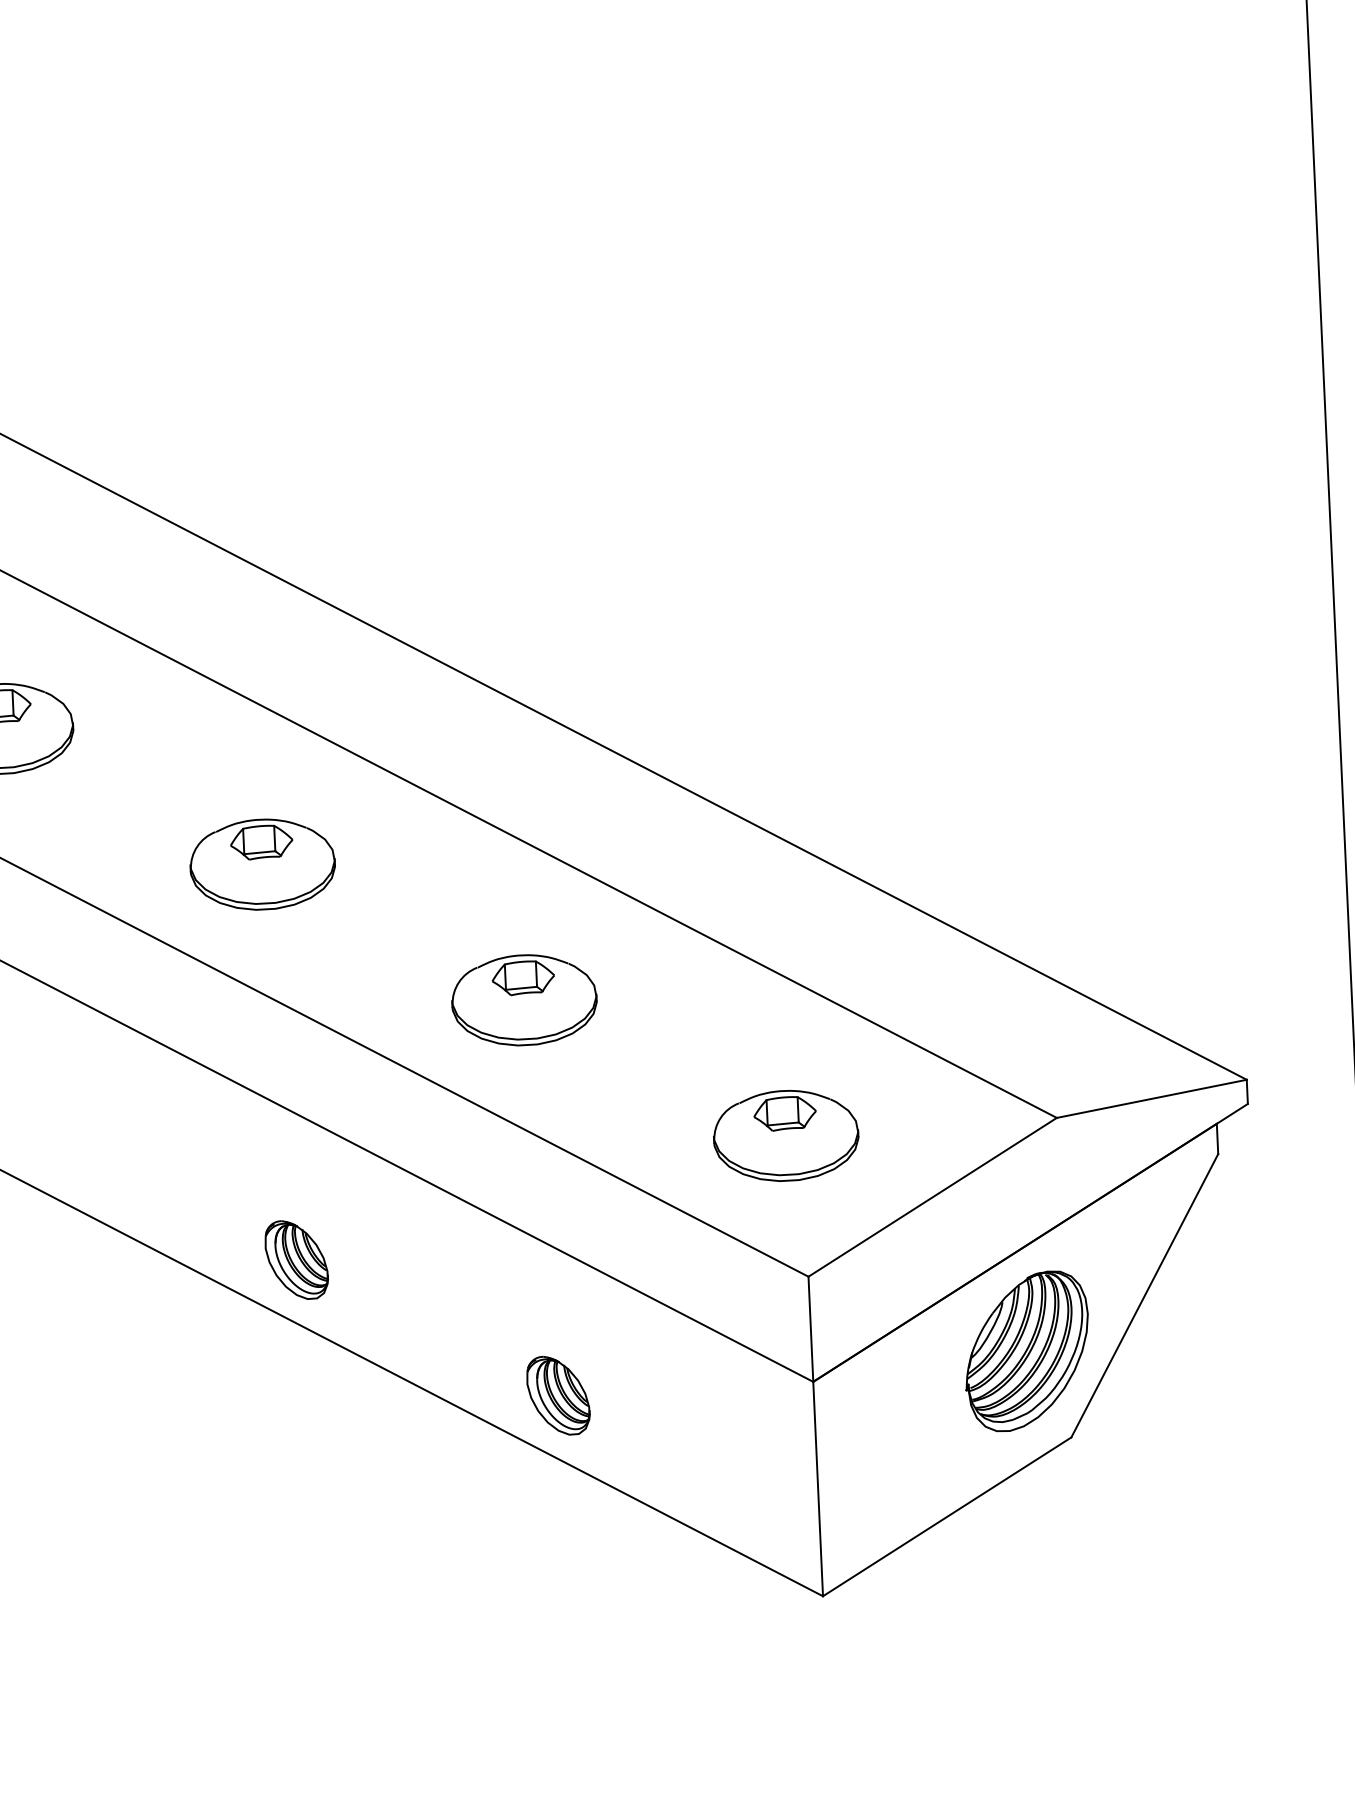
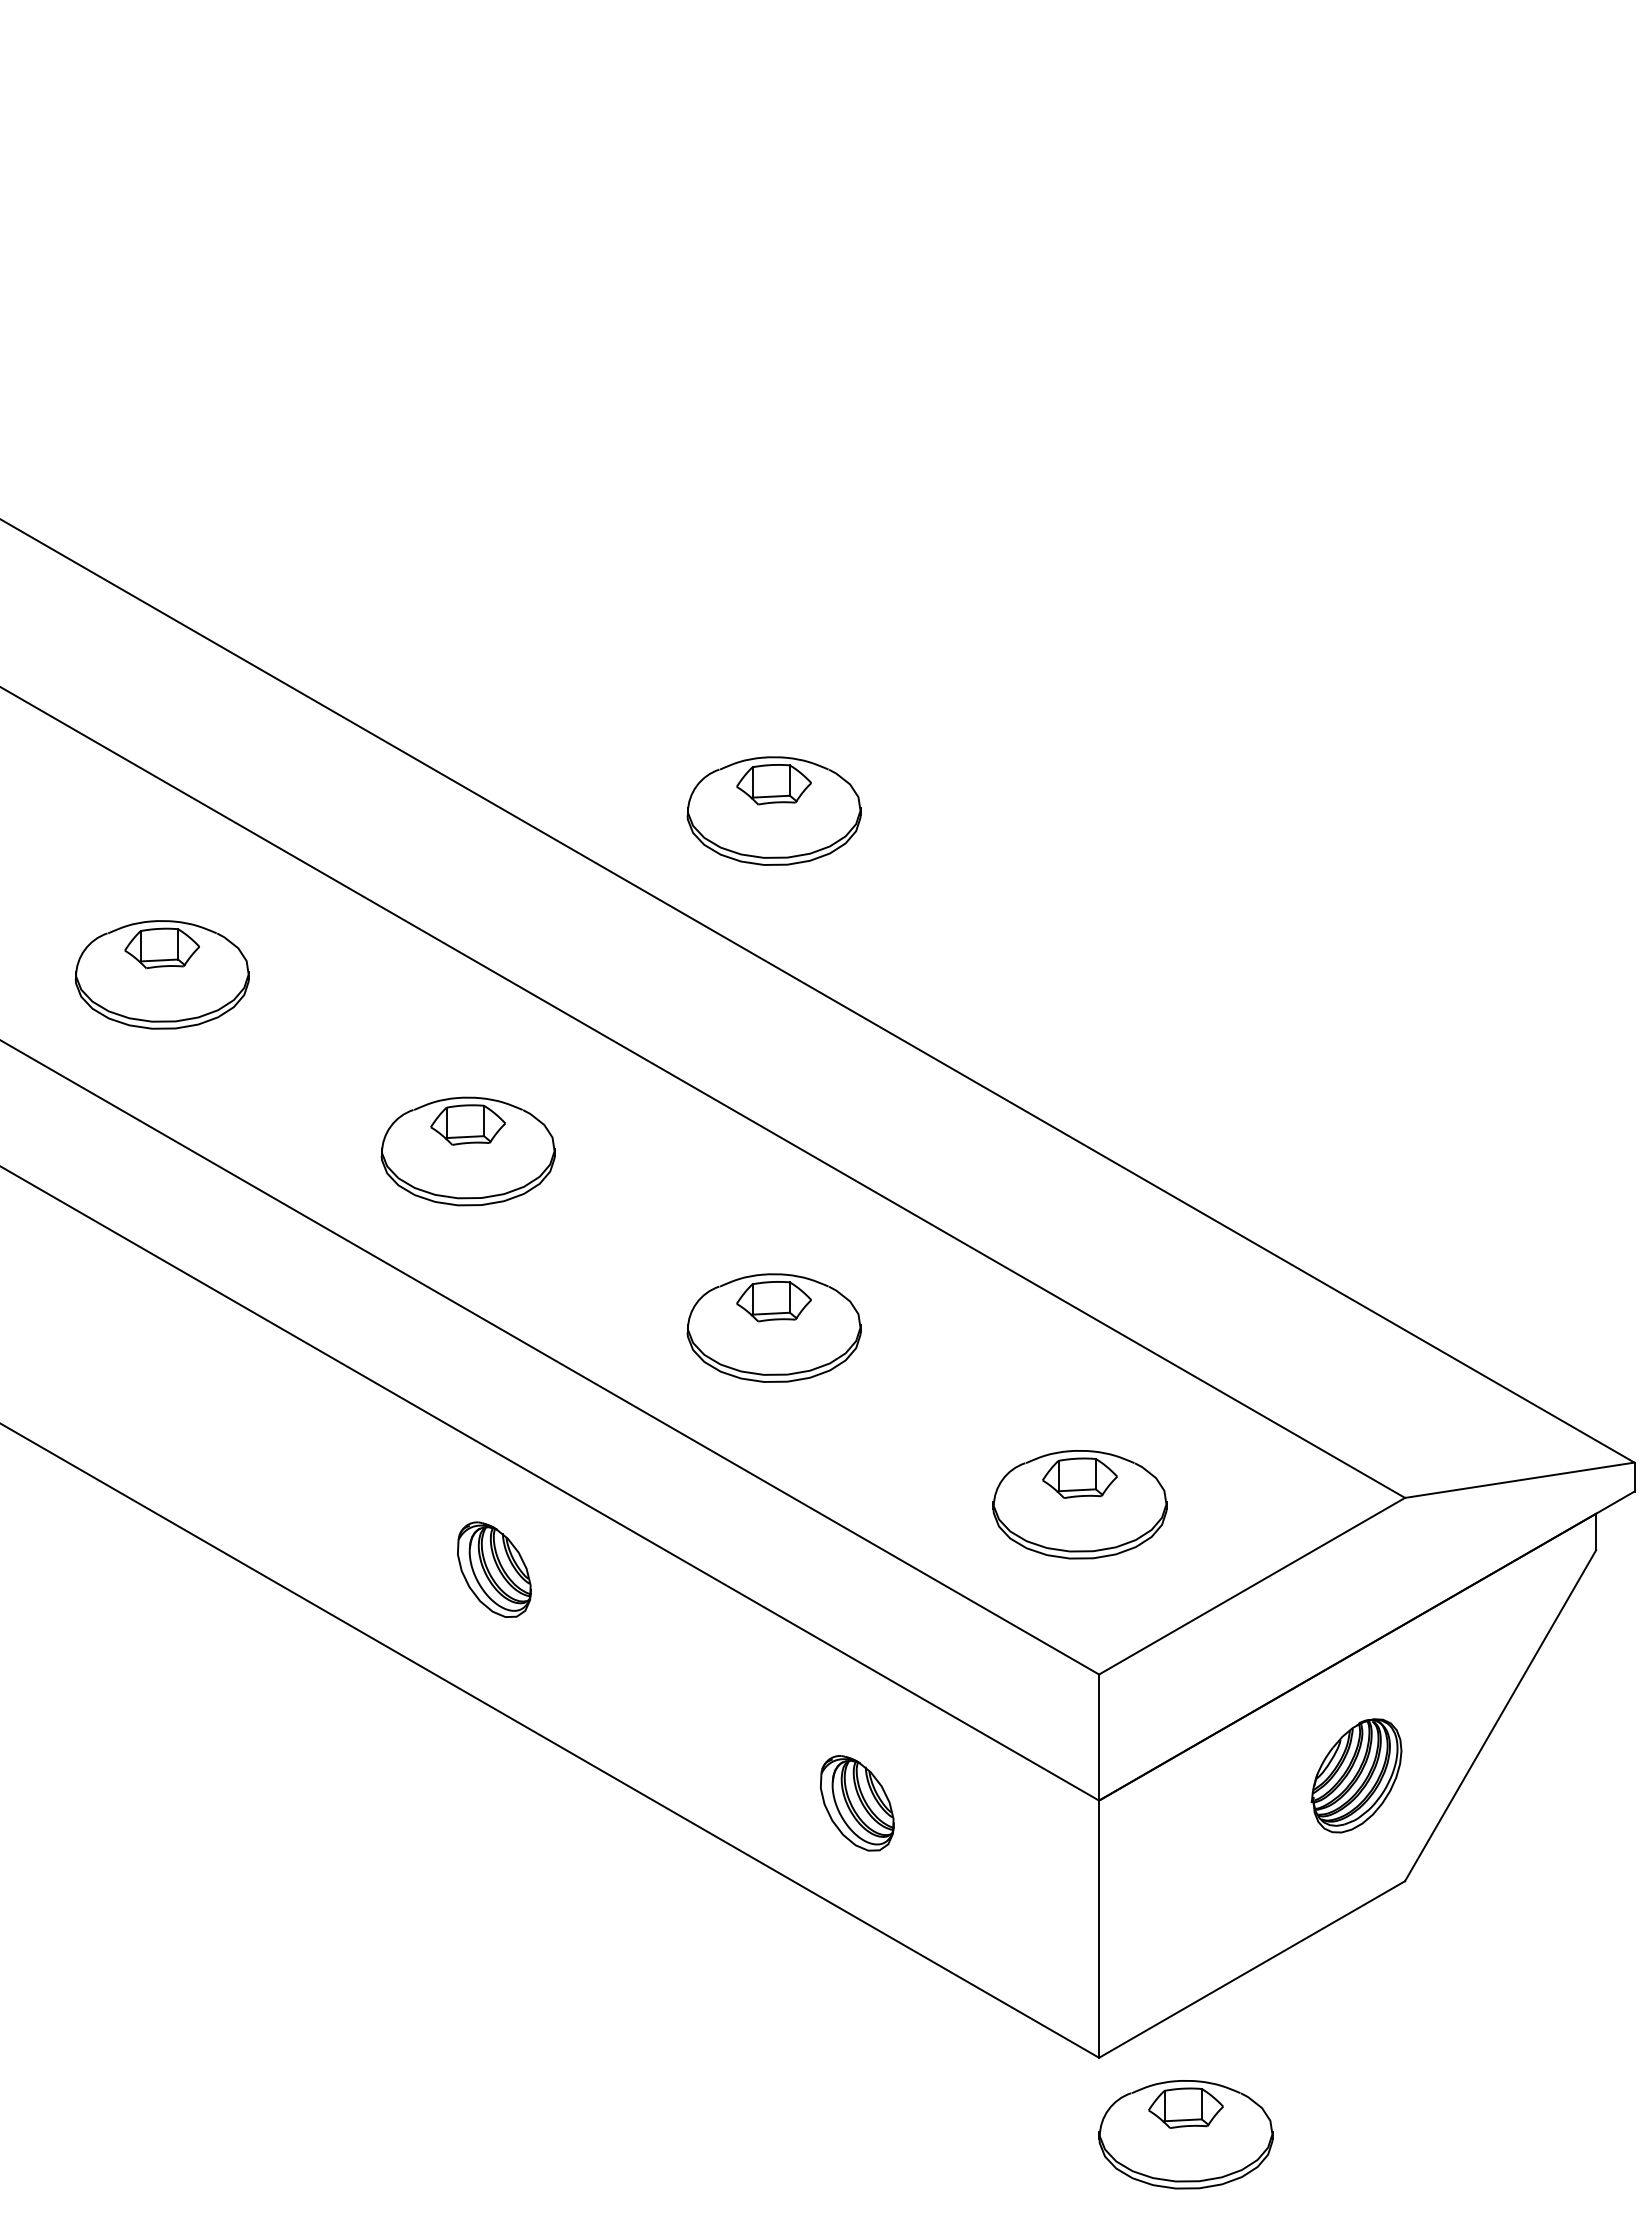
part: (504, 568) -> (773, 810), added
part: (296, 1259) -> (494, 1569), moved
part: (1026, 1351) -> (1356, 1775), size x0.6
part: (557, 1395) -> (856, 1803), moved
part: (897, 1656) -> (1185, 2134), added

